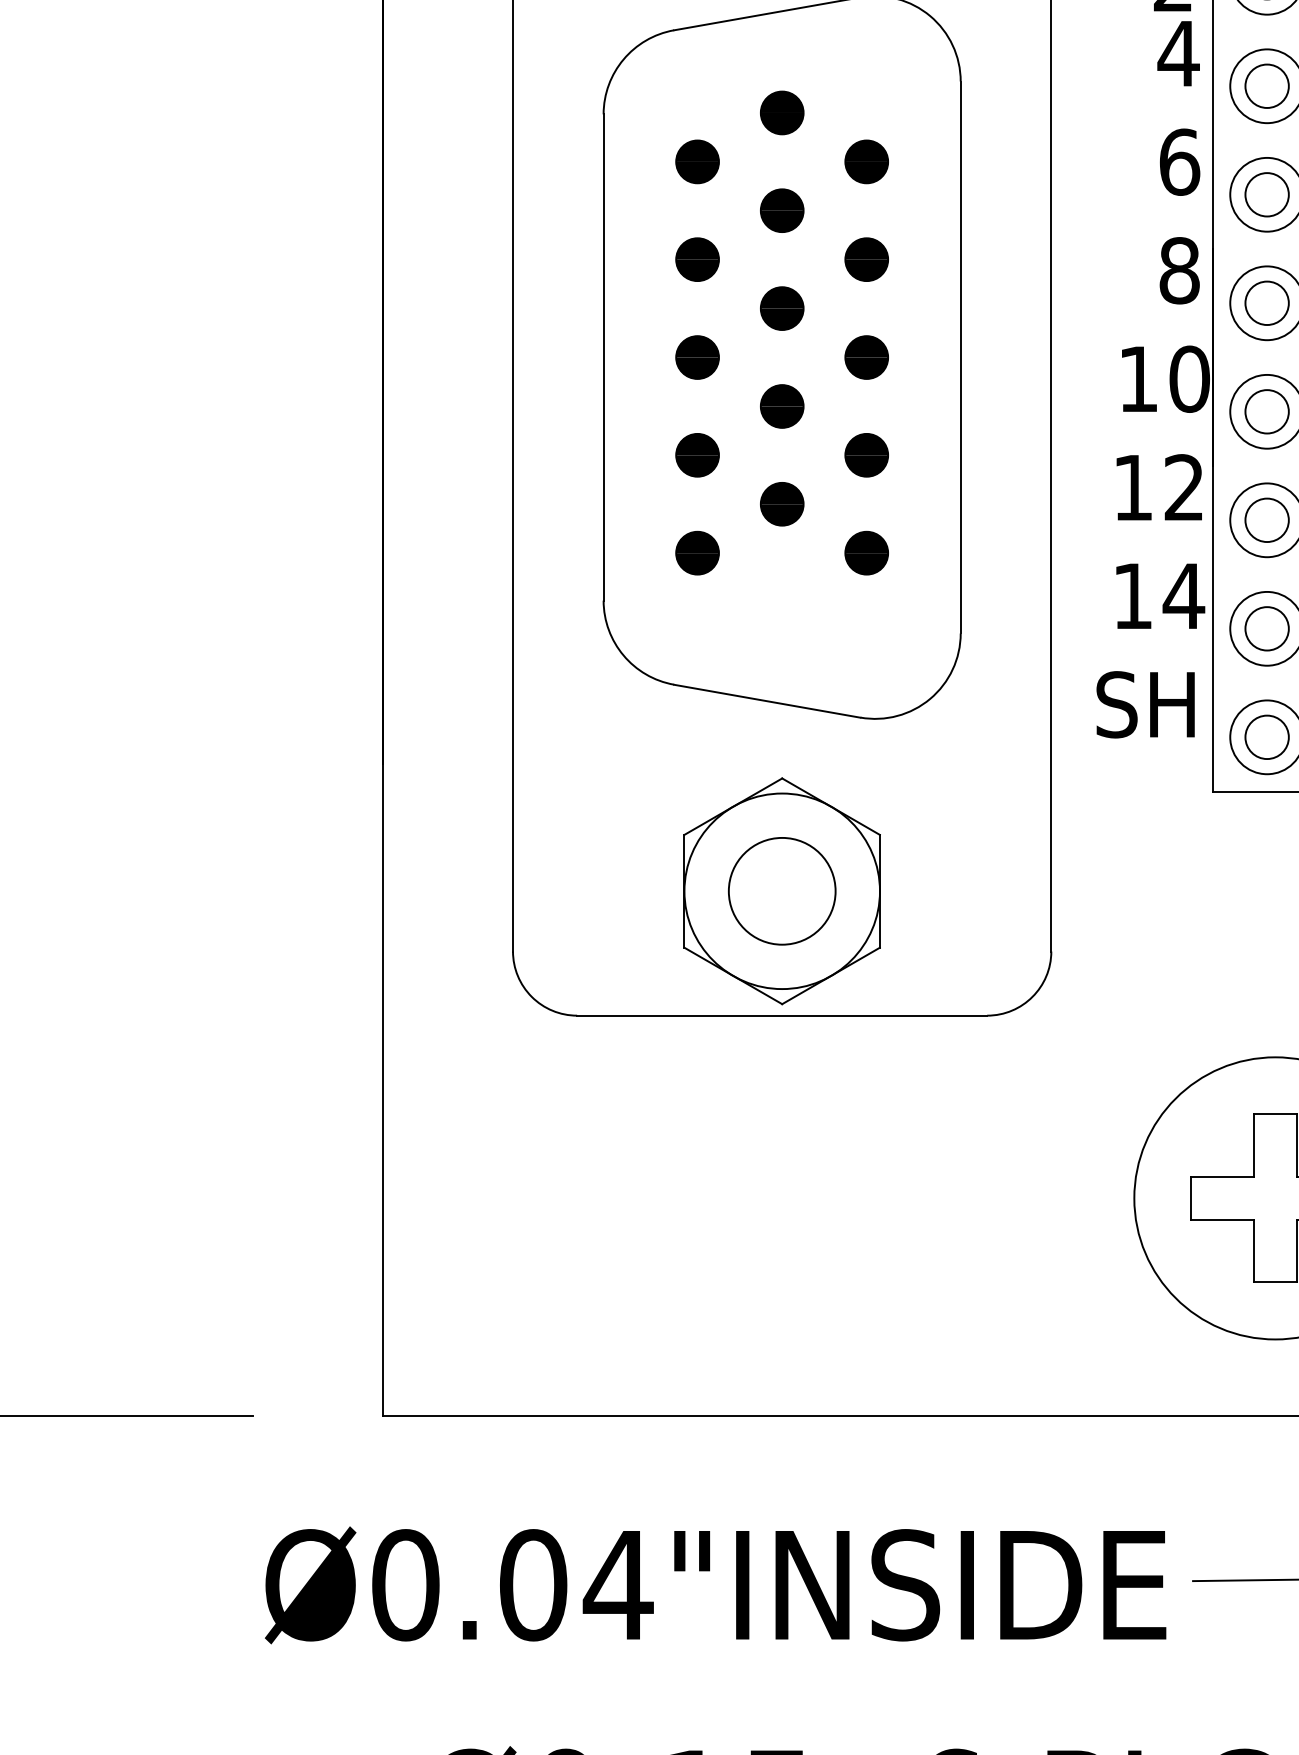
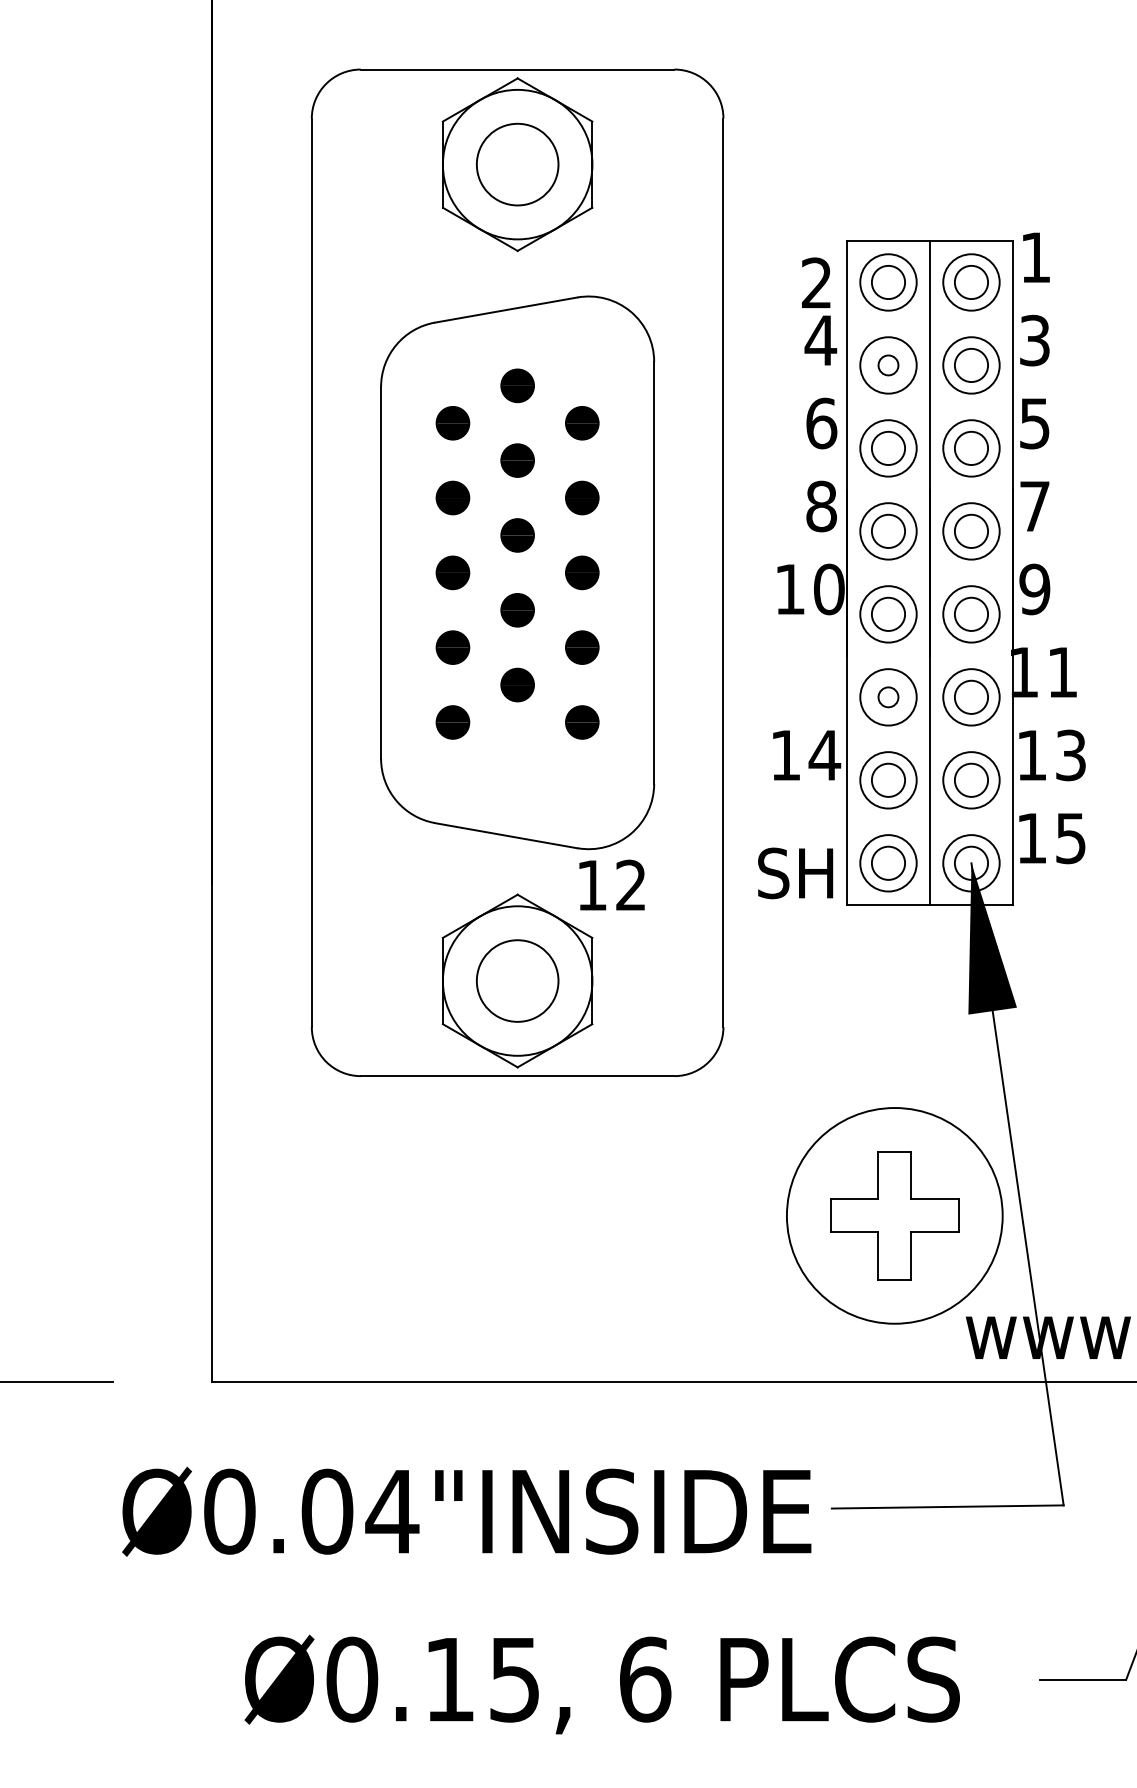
circle: (1267, 86) -> (888, 365), size x0.6
text: (1158, 486) -> (611, 884), moved
circle: (1267, 519) -> (888, 696), size x0.6
text: (1145, 704) -> (795, 873), moved

